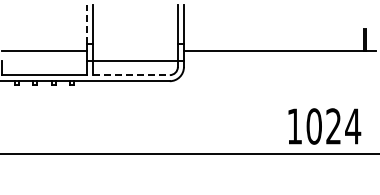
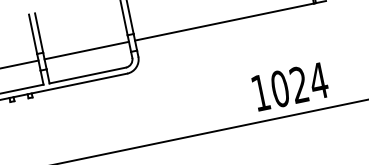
line: (86, 24) -> (32, 34), dashed -> solid
line: (134, 60) -> (85, 50), moved
line: (131, 75) -> (87, 75), dashed -> solid

